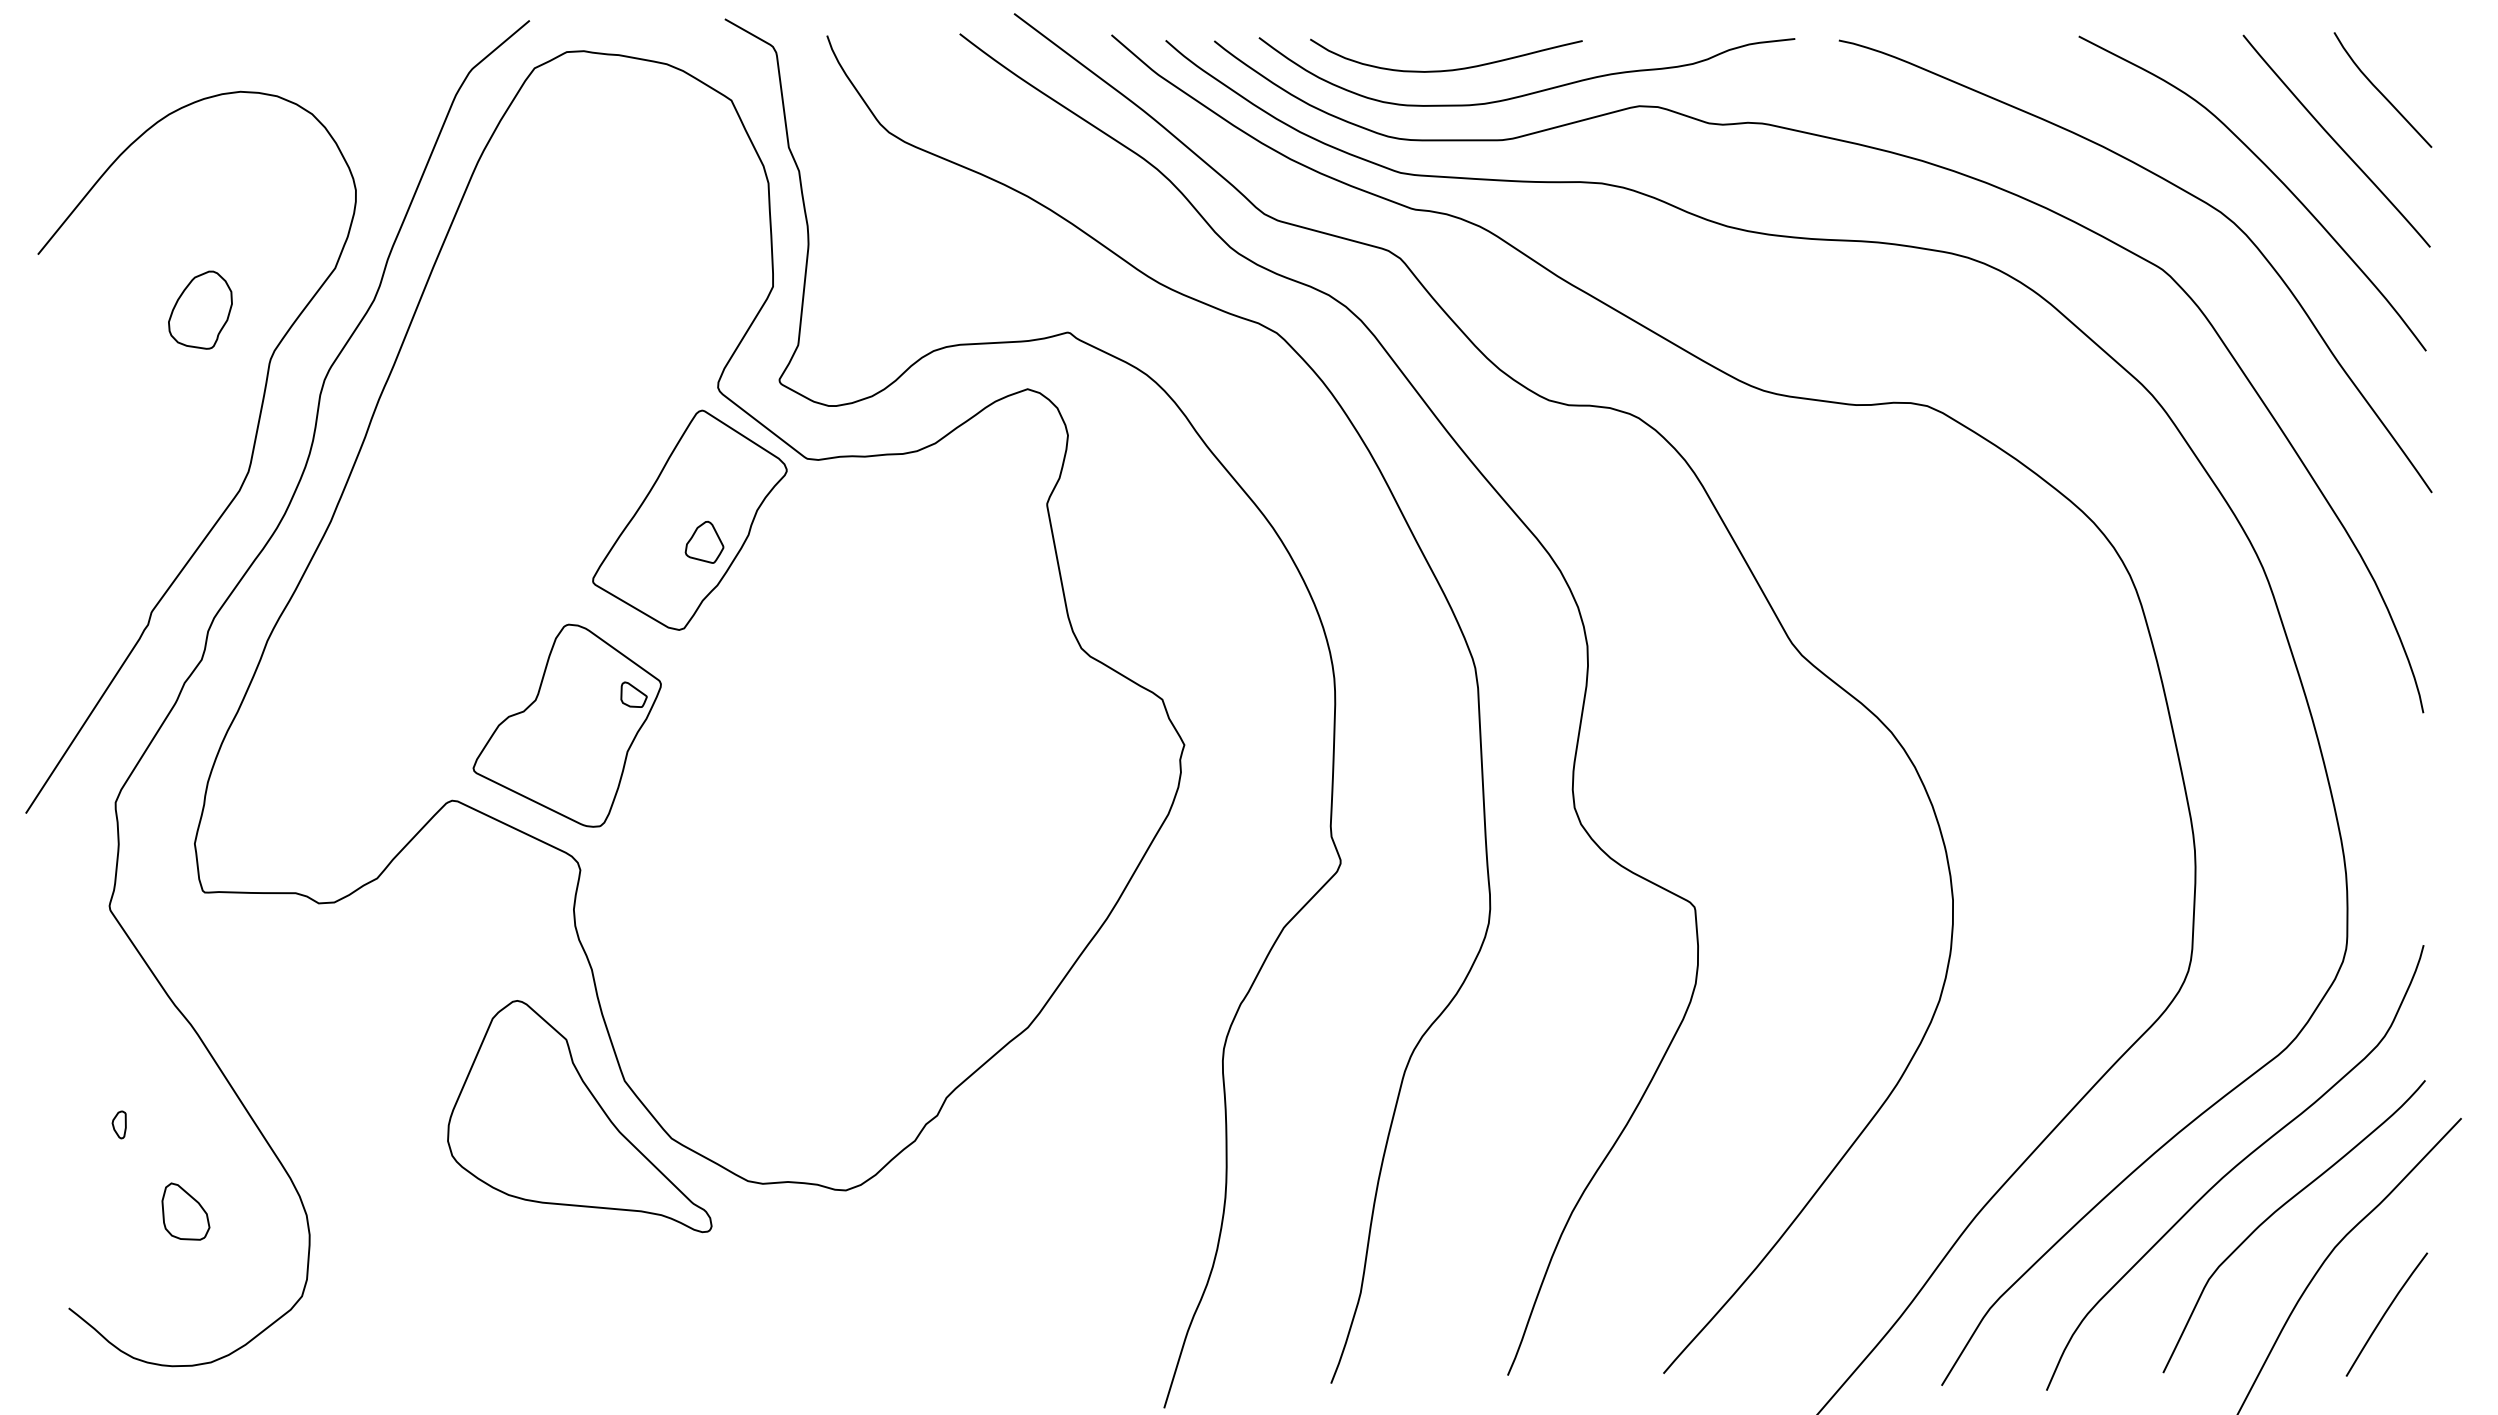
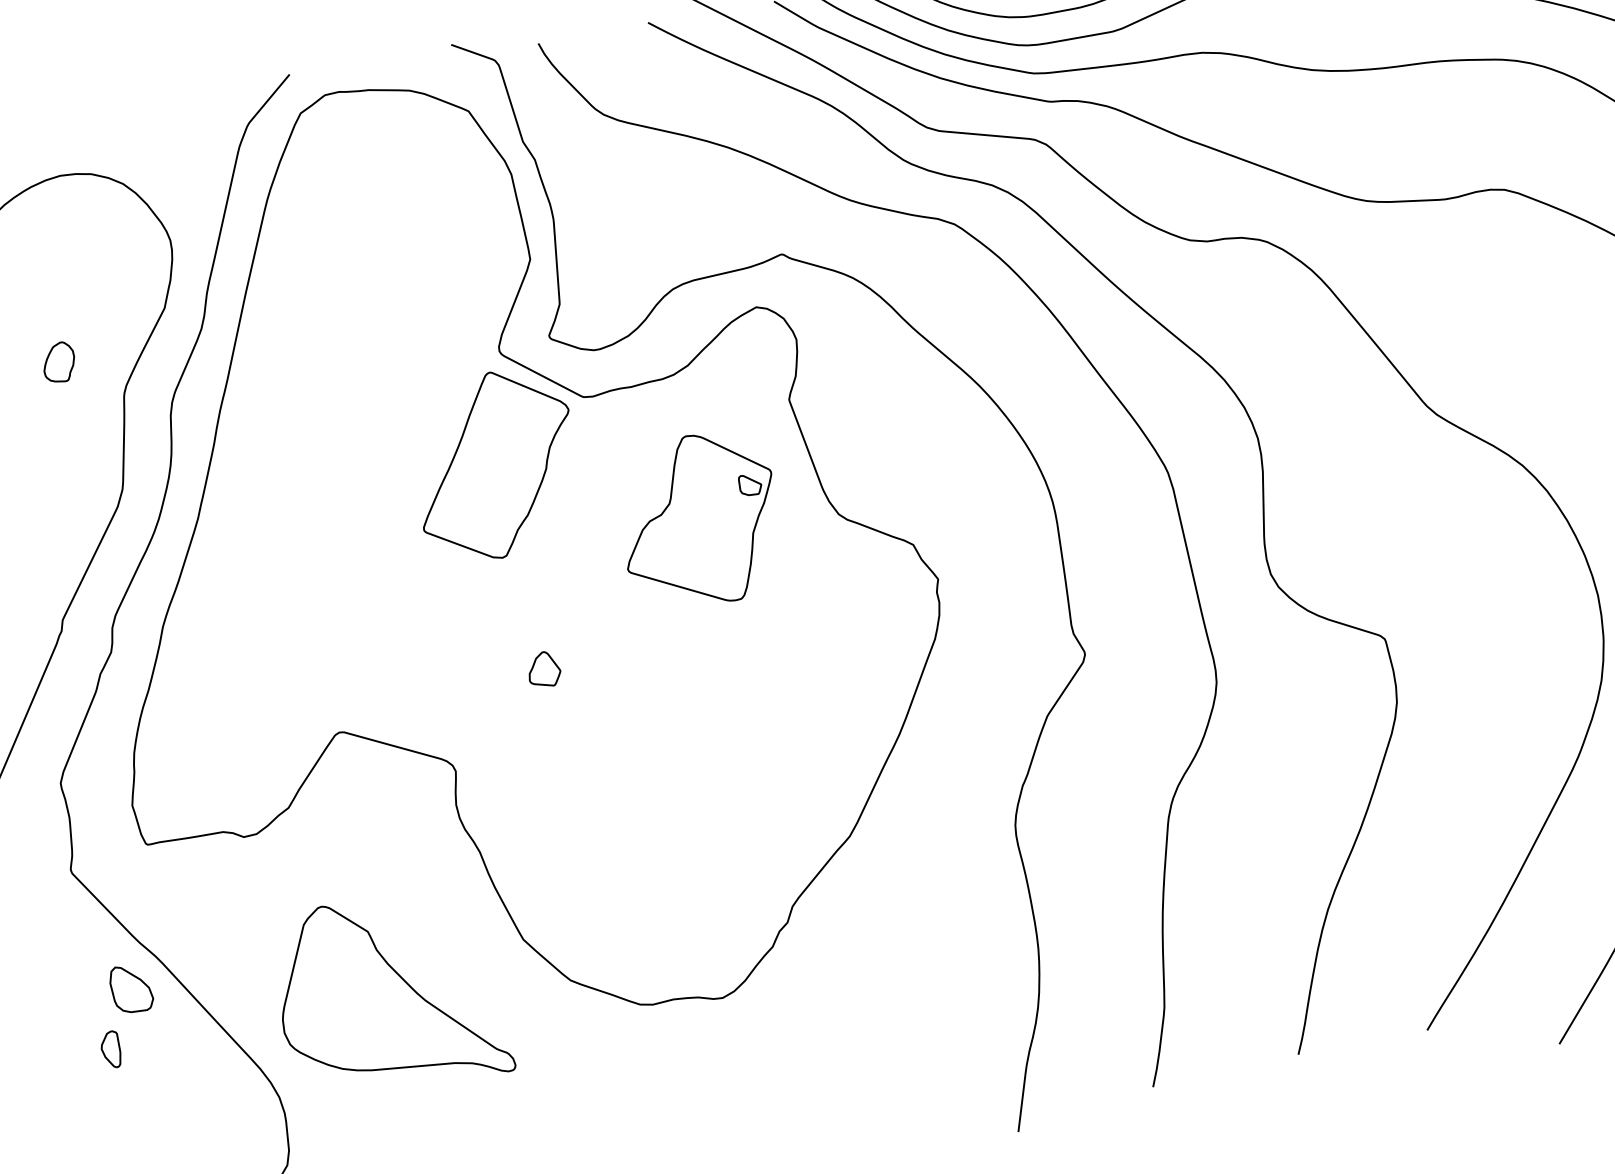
part: (200, 309) -> (58, 362), size x0.6
part: (704, 542) -> (543, 669), moved
part: (566, 725) -> (698, 520), moved
part: (579, 1116) -> (389, 993), moved
part: (118, 1124) -> (110, 1049), size x1.6
part: (185, 1211) -> (131, 988), moved

